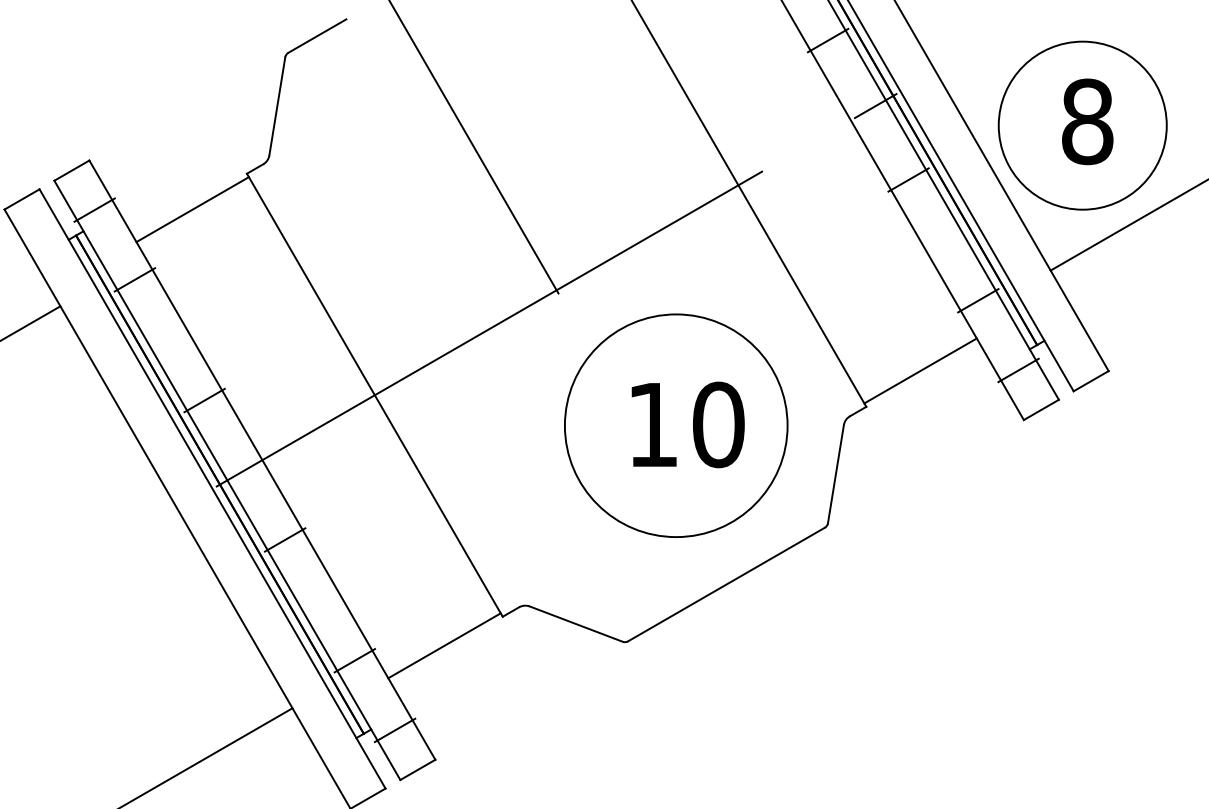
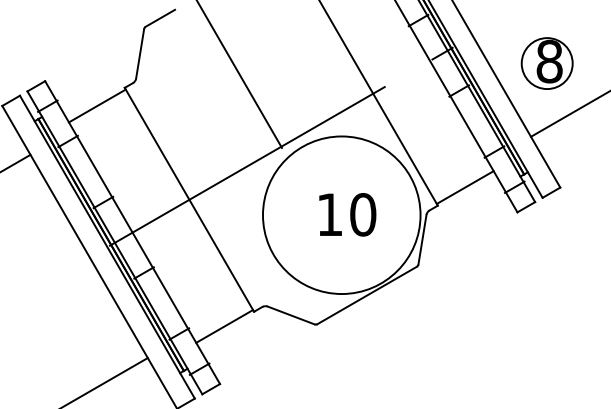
circle: (1081, 125) -> (546, 63), size x0.6
circle: (675, 424) -> (341, 214), size x1.4

